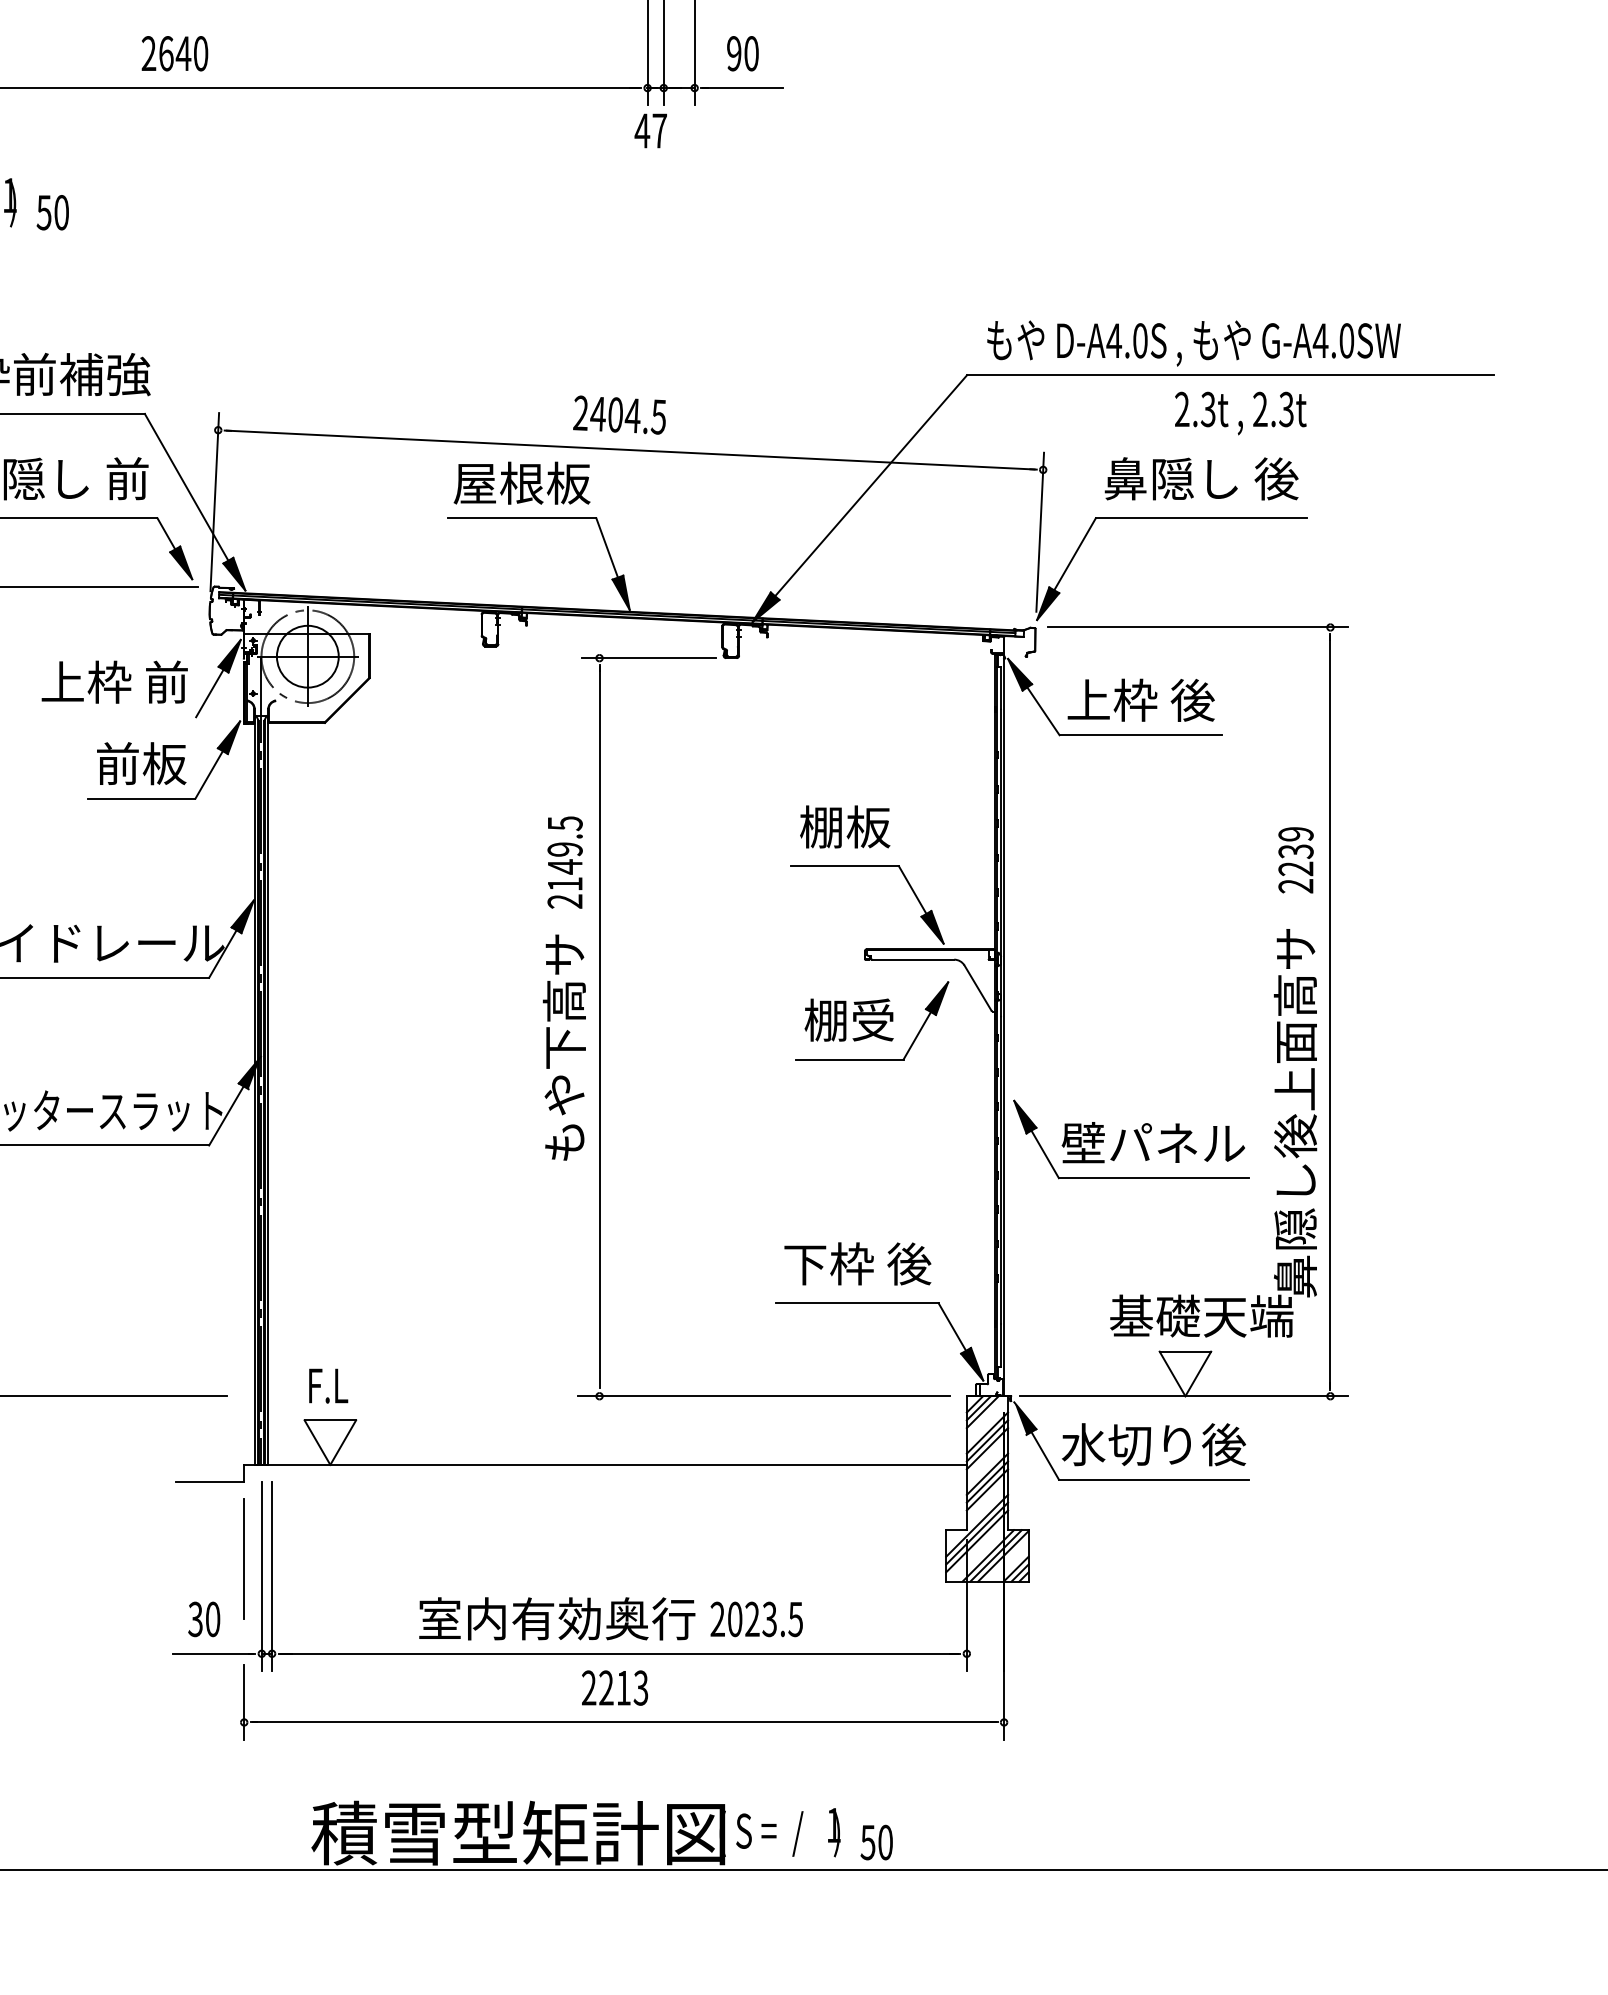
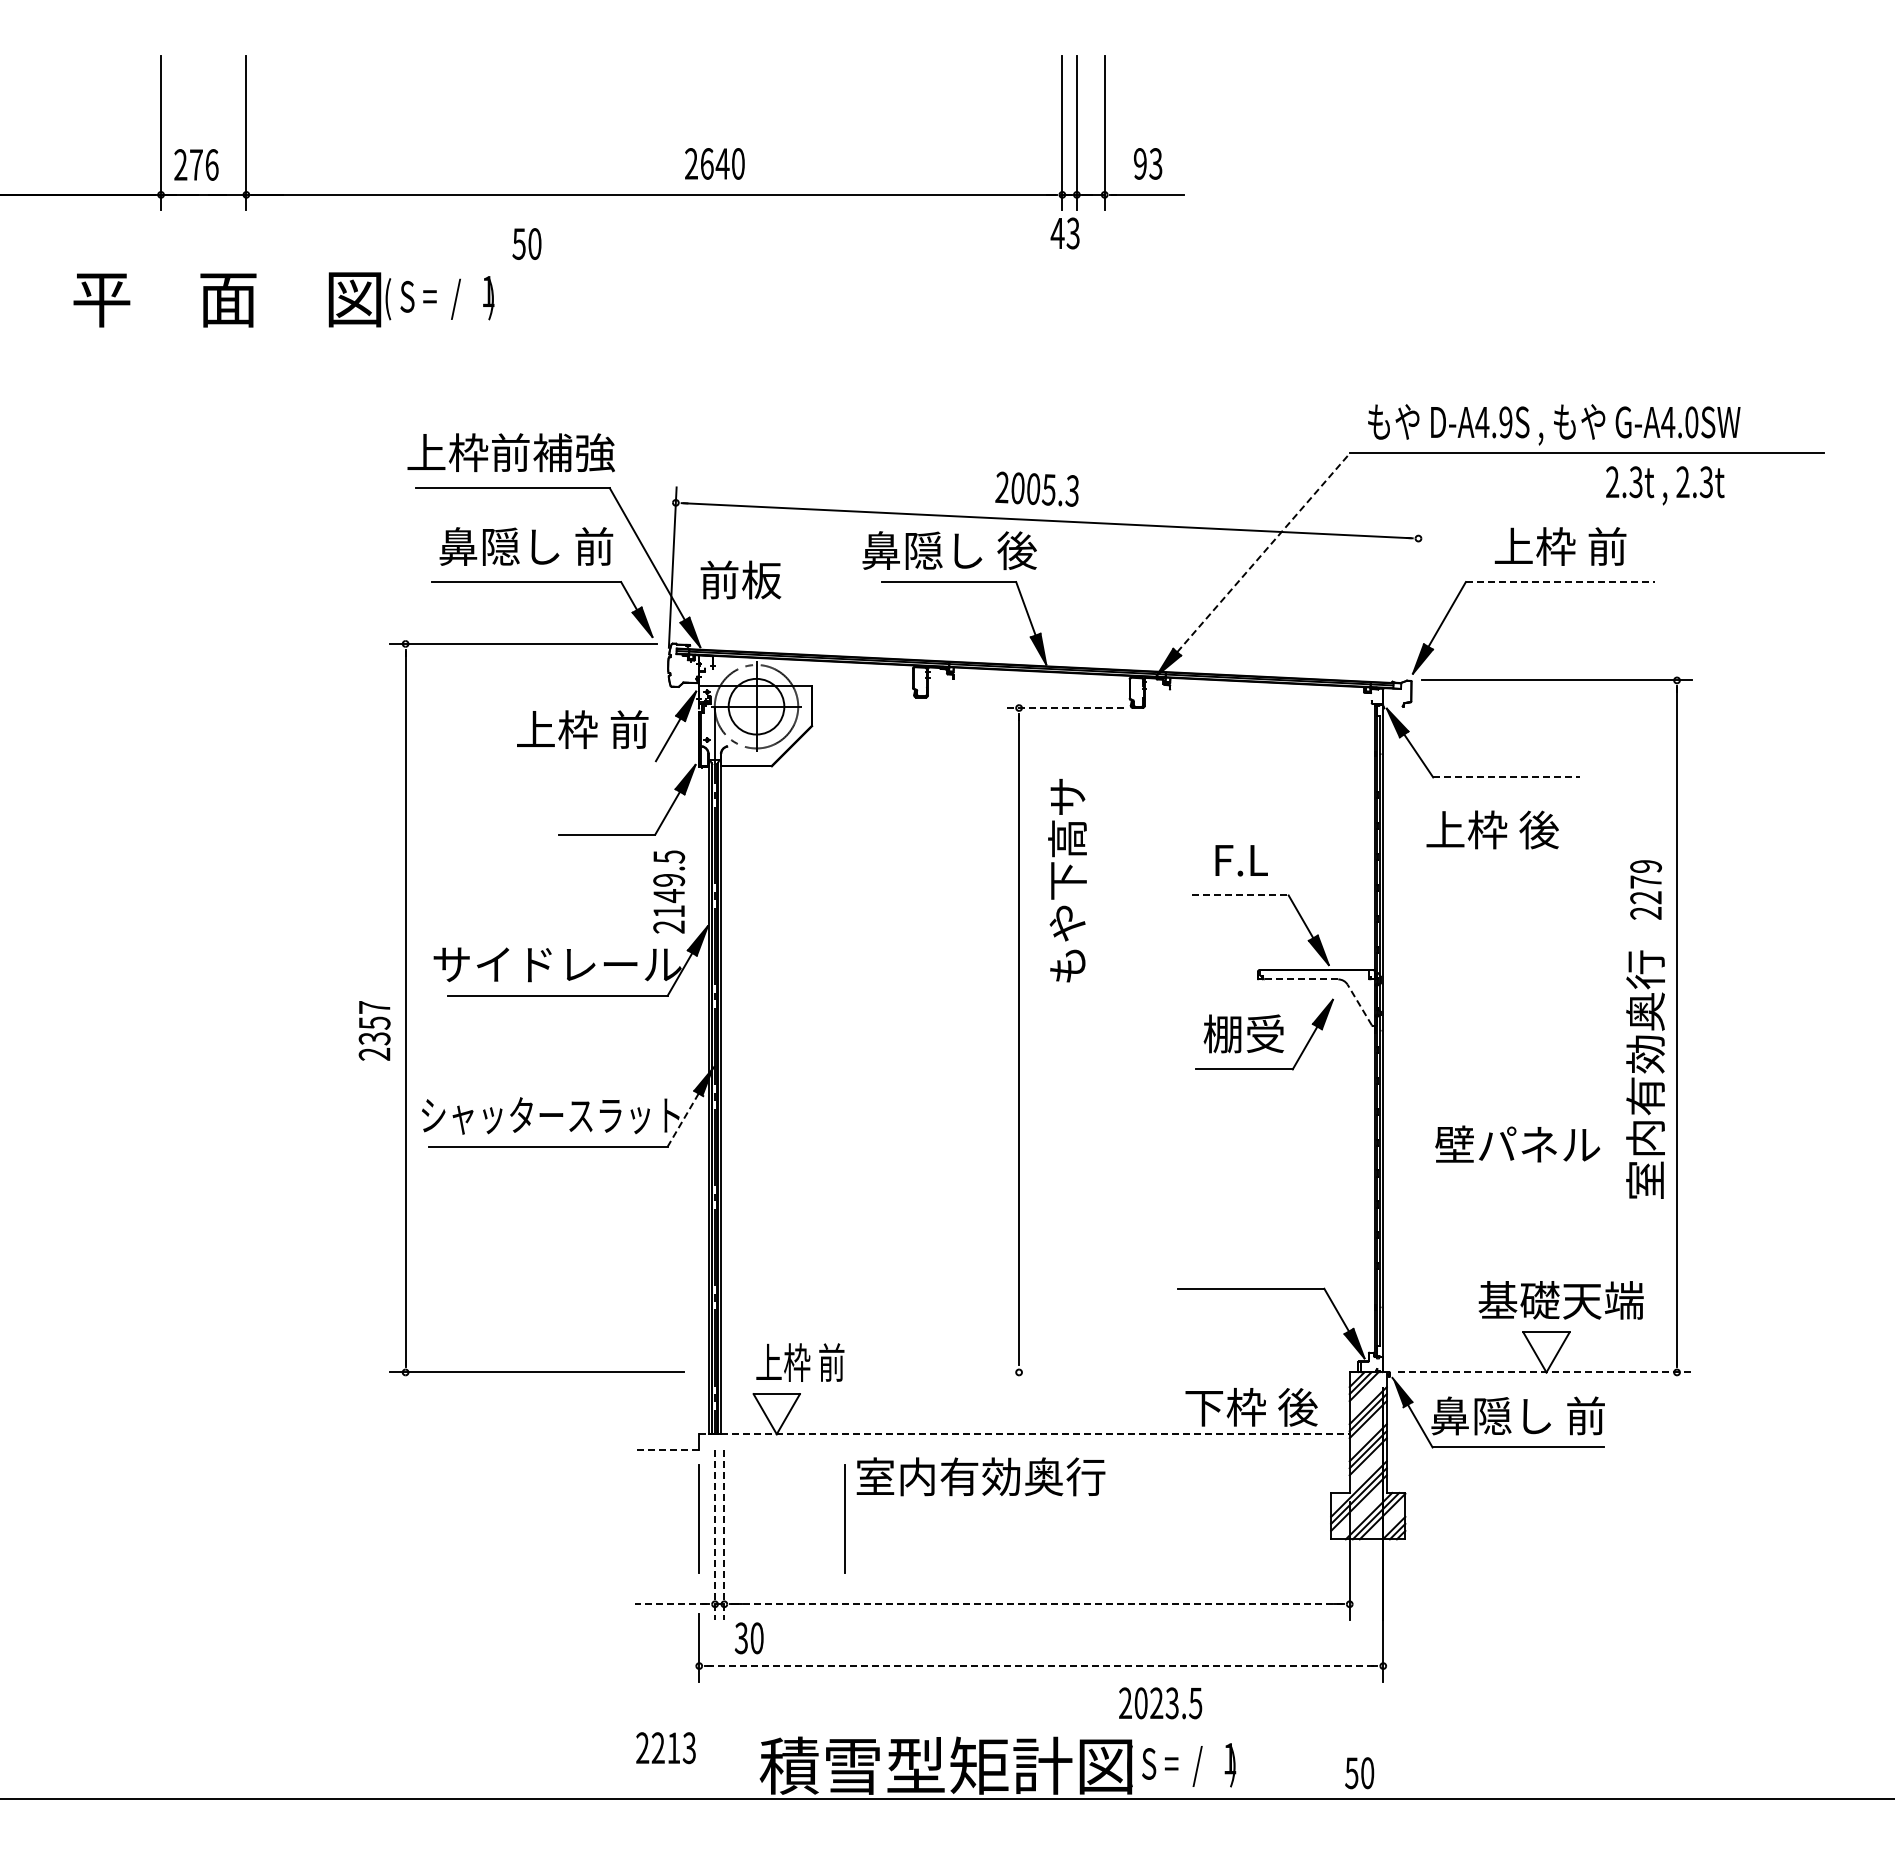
text: (174, 53) -> (714, 163), moved
text: (751, 53) -> (1155, 163), 90 -> 93
text: (658, 130) -> (1072, 233), 47 -> 43
text: (52, 212) -> (526, 243), moved
text: (1139, 340) -> (1505, 422), D-A4.0S -> D-A4.9S
text: (1240, 413) -> (1665, 485), moved
text: (627, 415) -> (1044, 489), 2404.5 -> 2005.3
text: (1202, 478) -> (1561, 546), 鼻隠し 後 -> 上枠 前
text: (522, 483) -> (949, 550), 屋根板 -> 鼻隠し 後
line: (871, 485) -> (1263, 552), solid -> dashed
line: (1200, 518) -> (1560, 582), solid -> dashed
line: (1039, 532) -> (1415, 594), removed
line: (648, 658) -> (1063, 708), solid -> dashed
text: (1141, 699) -> (1492, 829), moved
line: (1141, 735) -> (1506, 777), solid -> dashed
text: (141, 763) -> (740, 579), moved
text: (844, 826) -> (1239, 859), 棚板 -> F.L
text: (1296, 850) -> (1646, 881), 2239 -> 2279
text: (565, 861) -> (669, 891), moved
line: (845, 866) -> (1240, 895), solid -> dashed
line: (913, 959) -> (1301, 979), solid -> dashed
line: (977, 988) -> (1359, 1005), solid -> dashed
text: (564, 1047) -> (1067, 880), moved
text: (1295, 1111) -> (1645, 1116), 鼻隠し後上面高サ -> 室内有効奥行
line: (226, 1116) -> (683, 1120), solid -> dashed
part: (1131, 1177) -> (1497, 1175), removed
text: (857, 1264) -> (1251, 1407), moved
text: (356, 1385) -> (800, 1362), F.L -> 上枠 前
line: (763, 1396) -> (1166, 1372), removed
line: (1184, 1396) -> (1545, 1372), solid -> dashed
text: (1153, 1444) -> (1517, 1415), 水切り後 -> 鼻隠し 前
line: (605, 1465) -> (1024, 1434), solid -> dashed
line: (210, 1481) -> (668, 1449), solid -> dashed
line: (405, 1558) -> (844, 1518), added
line: (262, 1576) -> (715, 1534), solid -> dashed
line: (272, 1576) -> (724, 1534), solid -> dashed
text: (556, 1618) -> (980, 1476), moved
text: (204, 1619) -> (749, 1638), moved
text: (756, 1619) -> (1160, 1703), moved
line: (213, 1654) -> (671, 1604), solid -> dashed
line: (619, 1654) -> (1037, 1604), solid -> dashed
text: (614, 1688) -> (665, 1748), moved
line: (624, 1722) -> (1041, 1666), solid -> dashed
text: (876, 1842) -> (1359, 1773), moved

